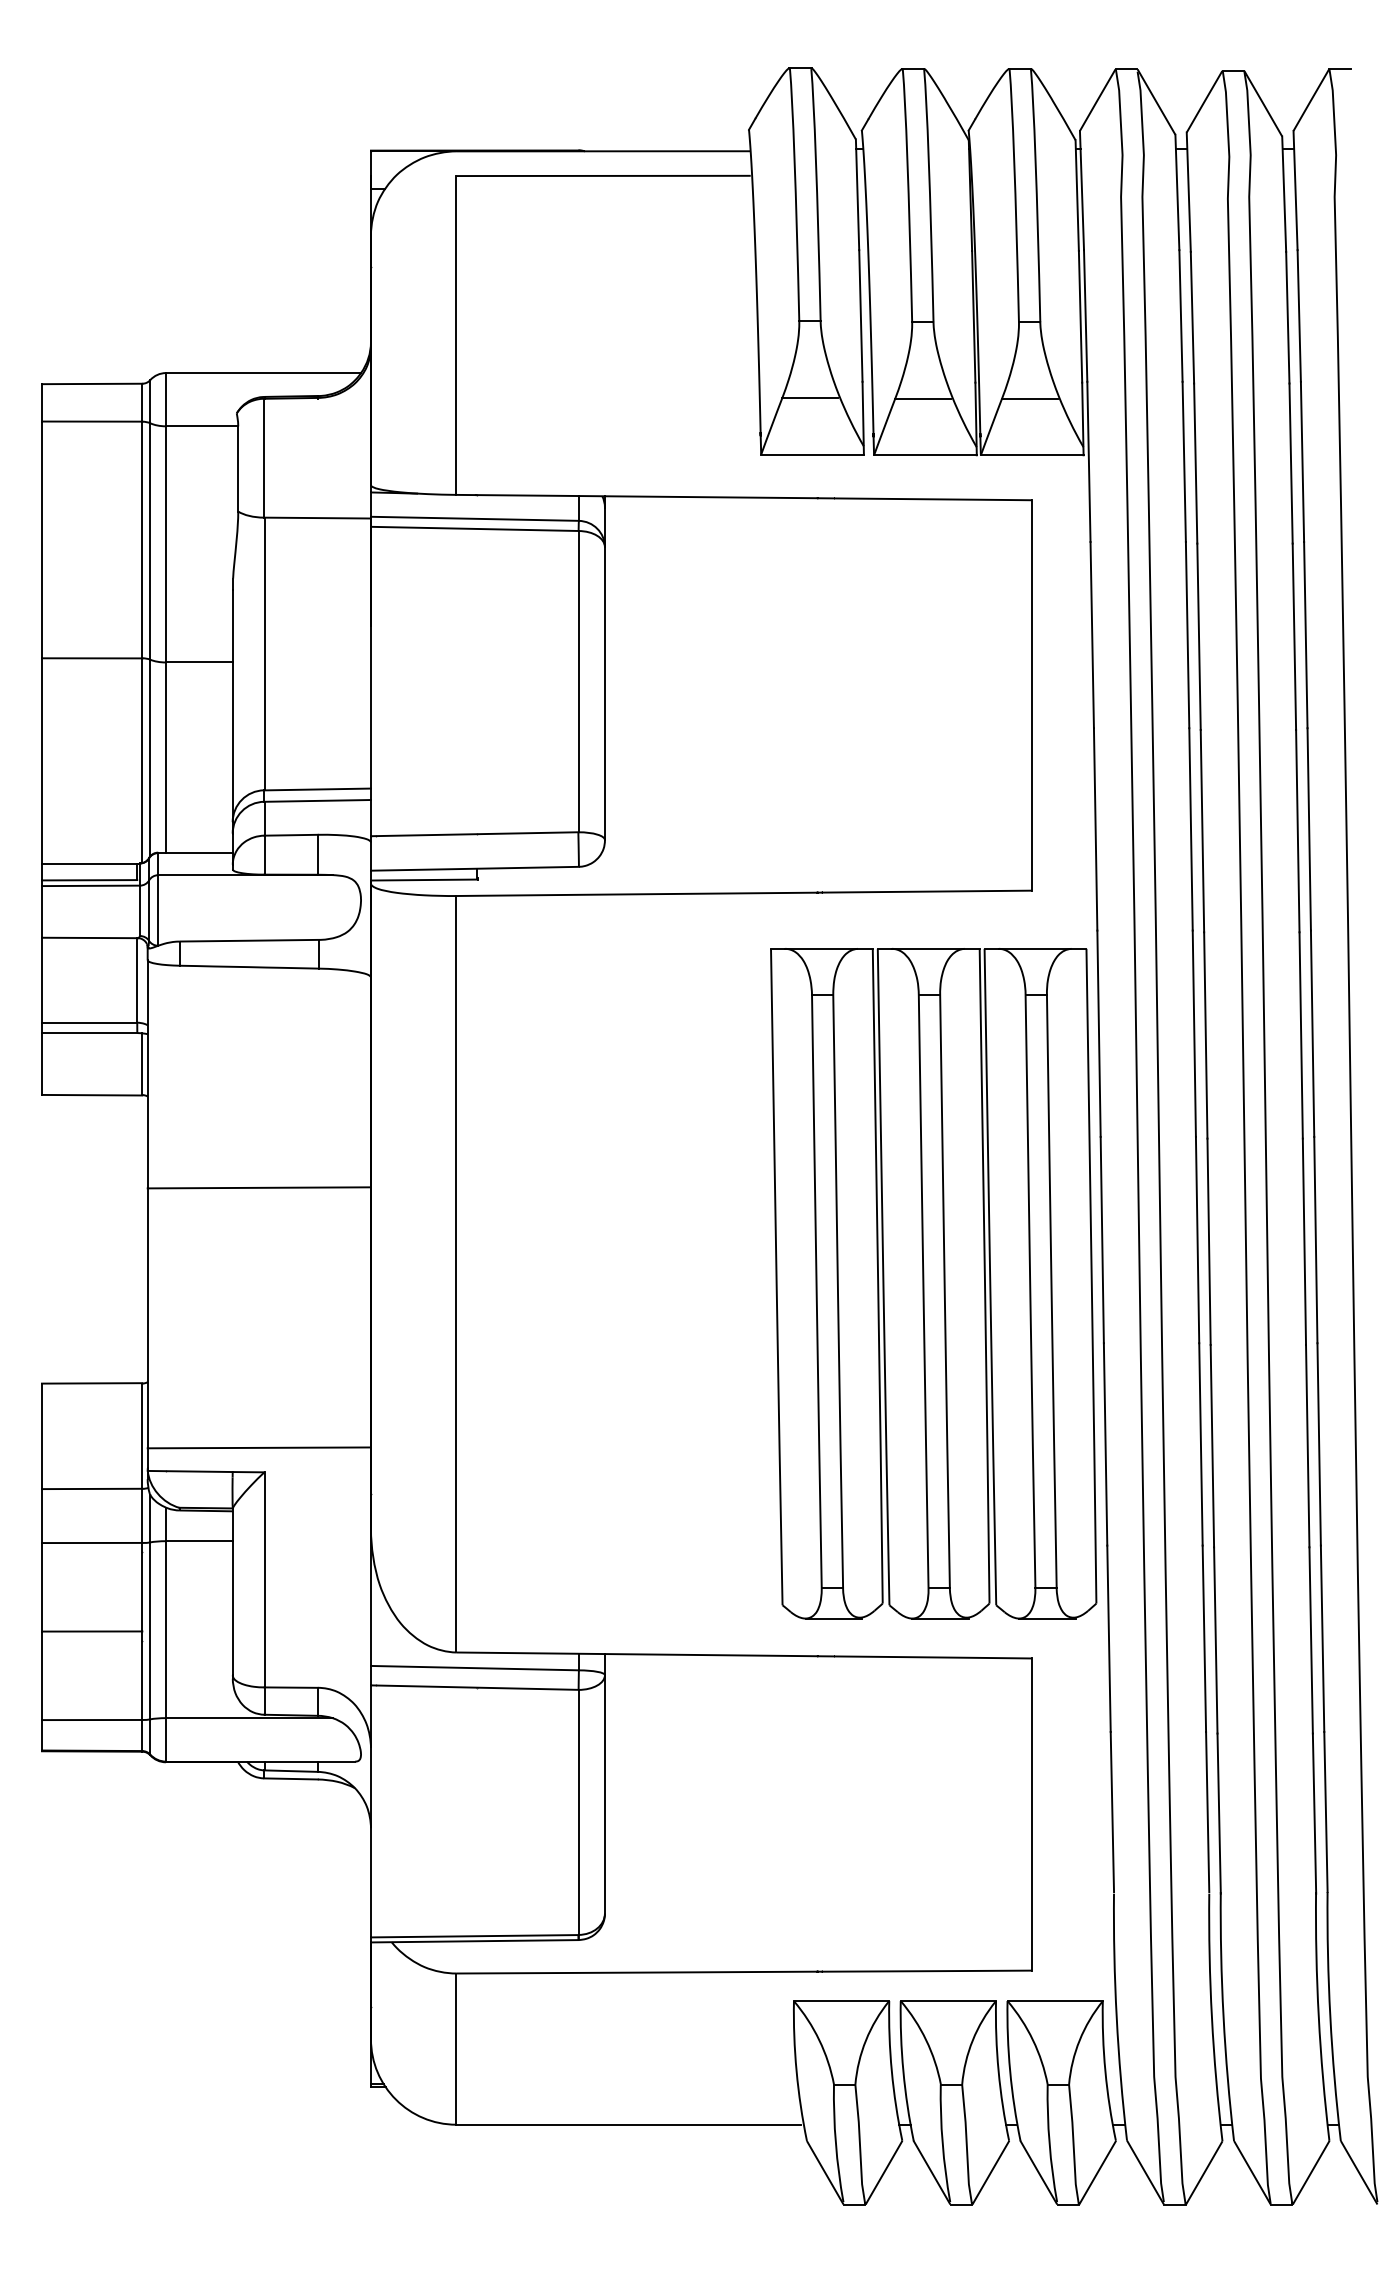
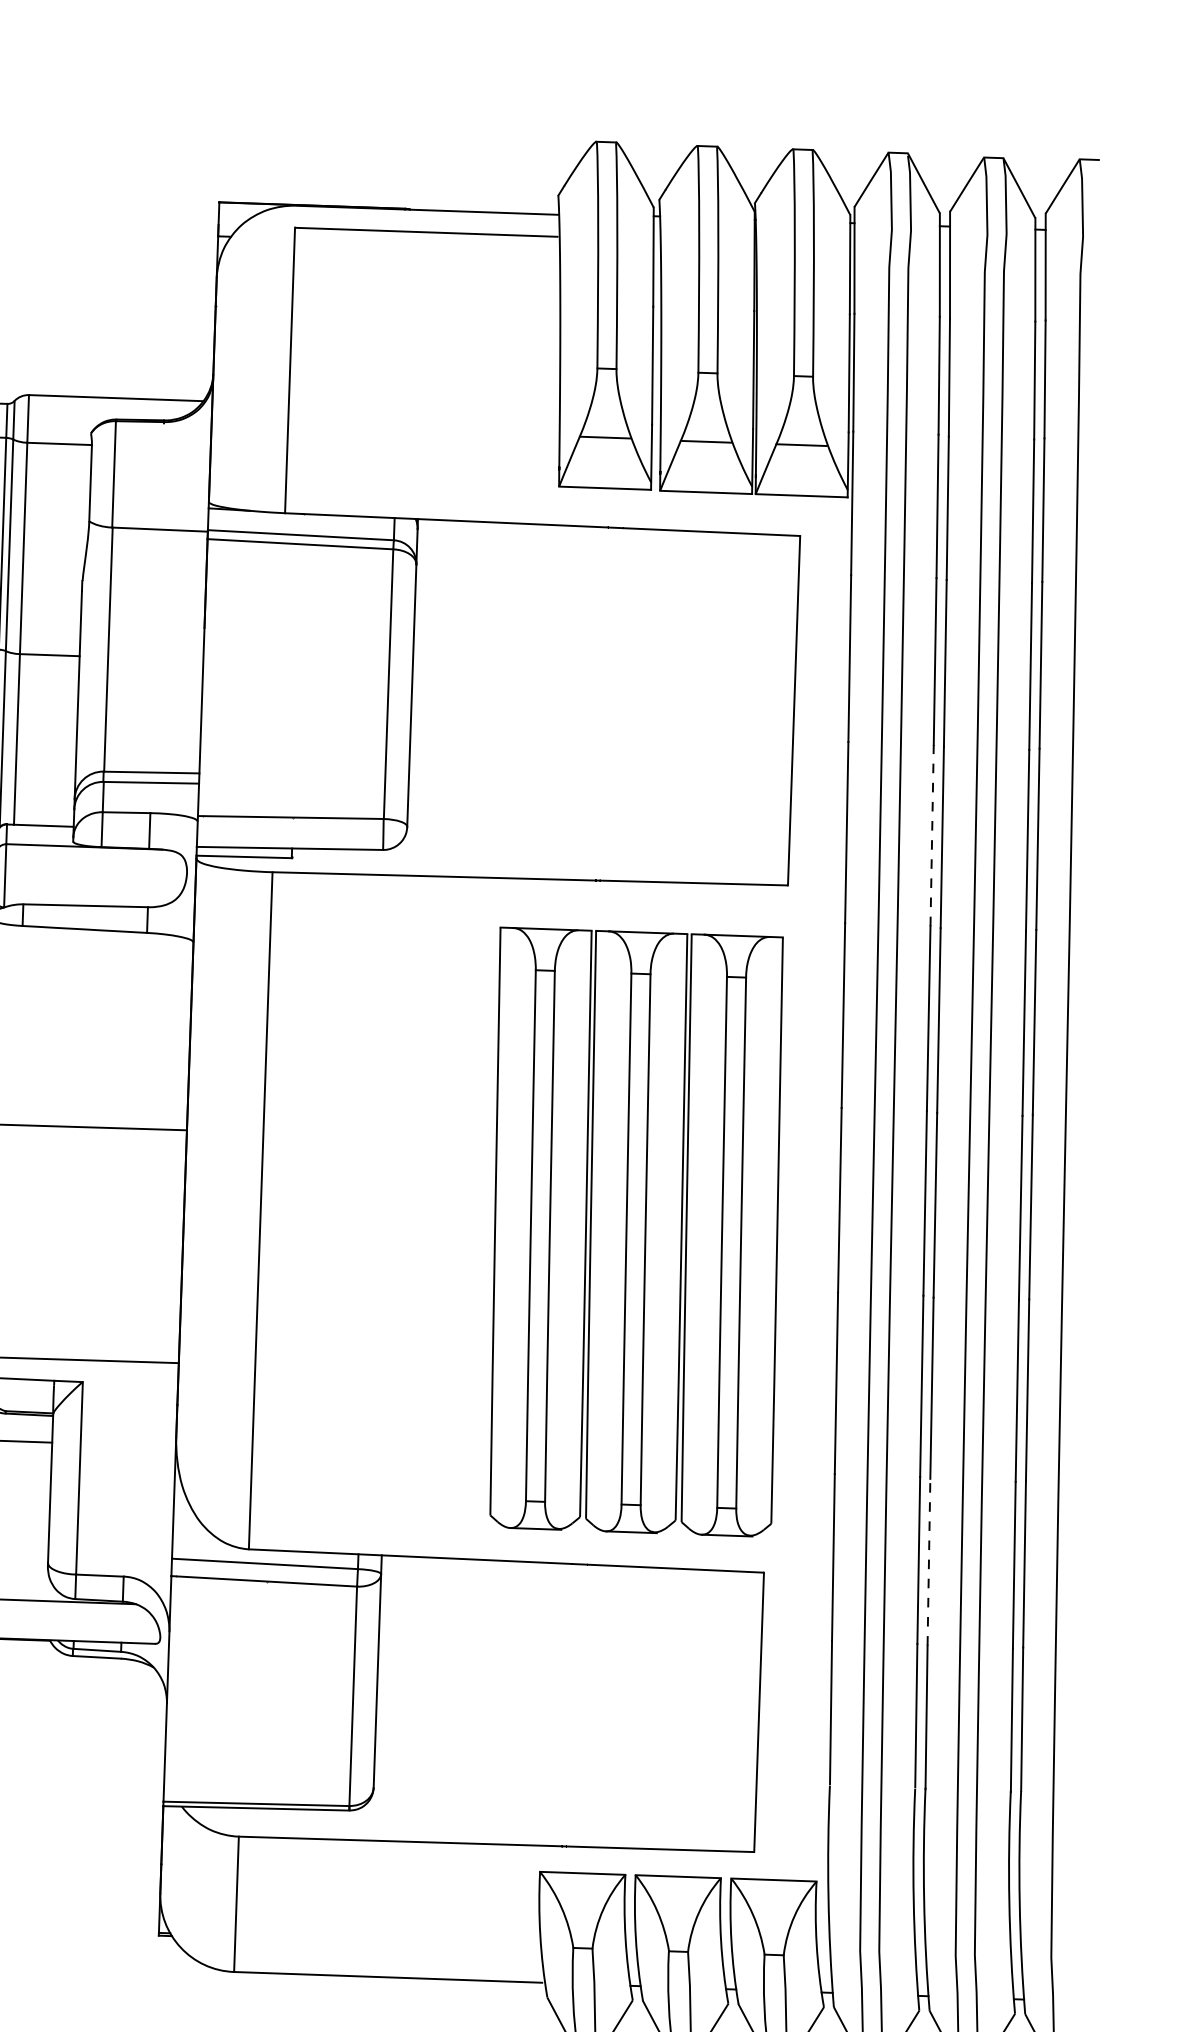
line: (1191, 828) -> (932, 834), solid -> dashed
part: (933, 1283) -> (635, 1232), moved
line: (1215, 1639) -> (928, 1561), solid -> dashed

